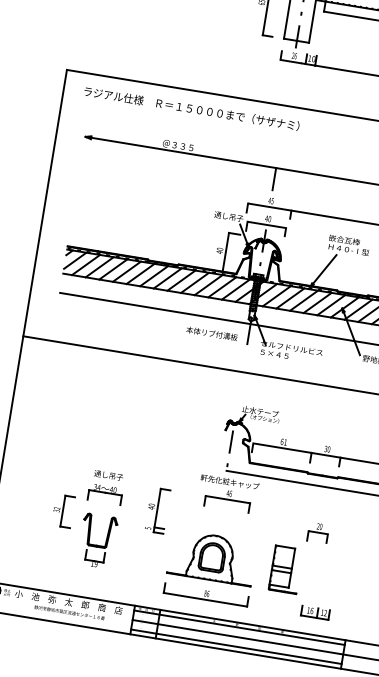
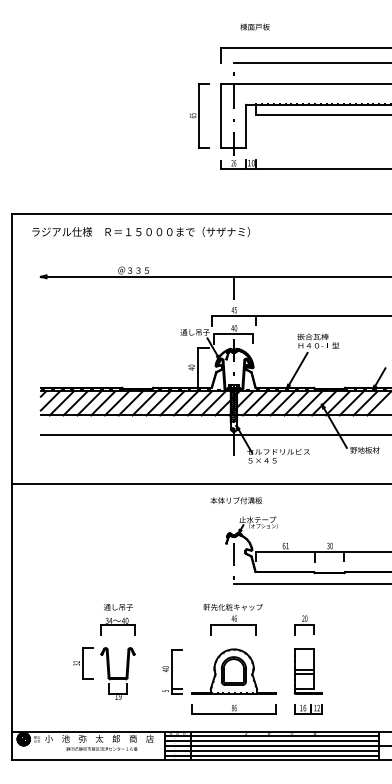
text: (211, 333) -> (235, 500), moved
part: (227, 494) -> (232, 619), moved
part: (63, 510) -> (83, 663), moved
part: (157, 510) -> (172, 671), moved
part: (318, 533) -> (304, 625), moved
part: (315, 612) -> (308, 709), moved
line: (238, 632) -> (271, 741), added
line: (236, 641) -> (271, 750), added

